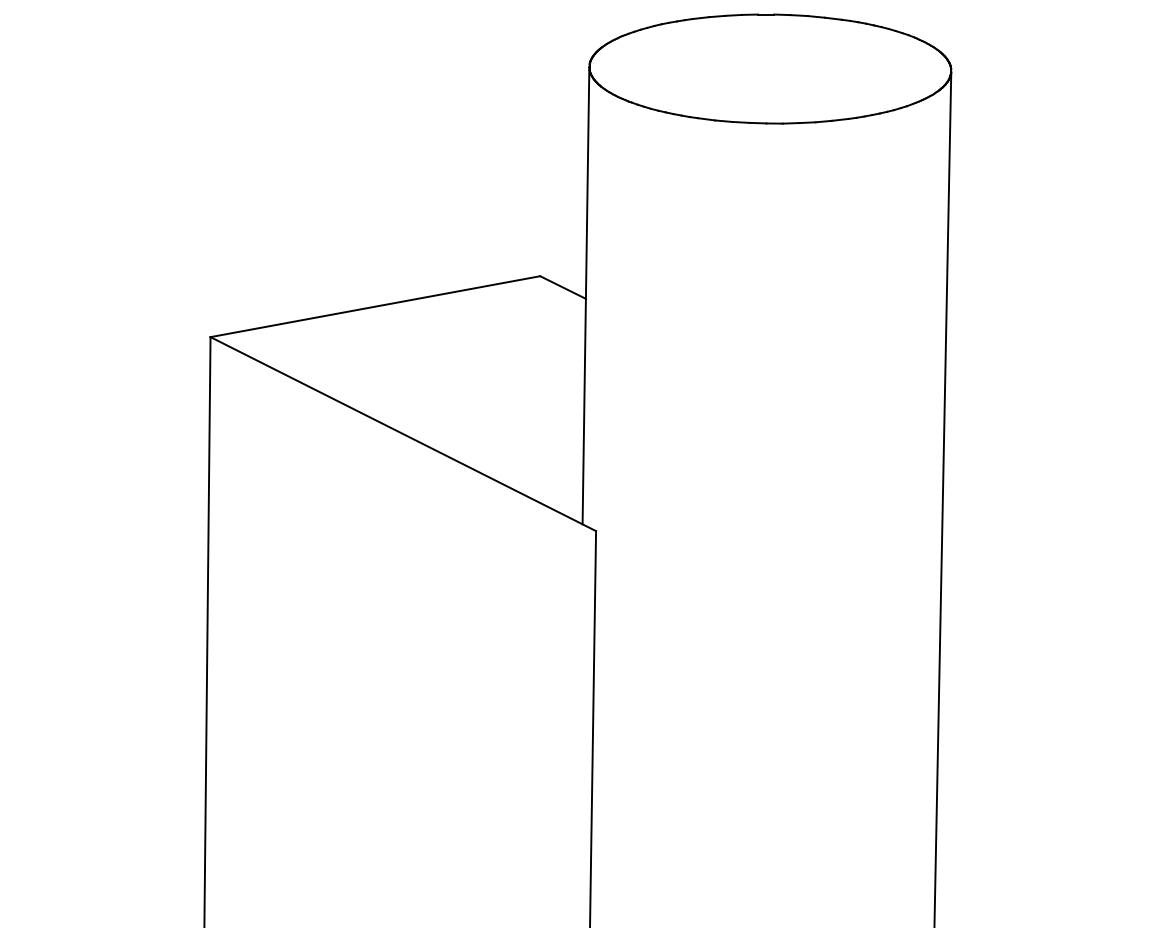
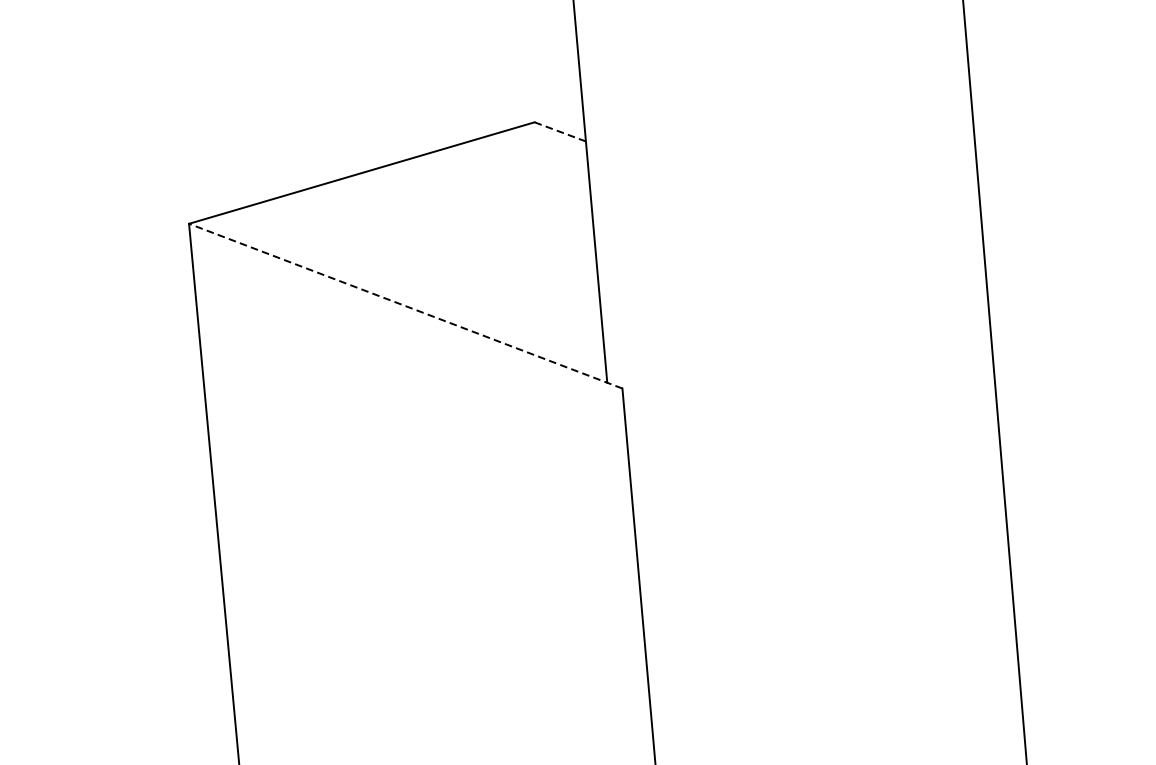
line: (563, 287) -> (560, 131), solid -> dashed
line: (403, 434) -> (405, 306), solid -> dashed

